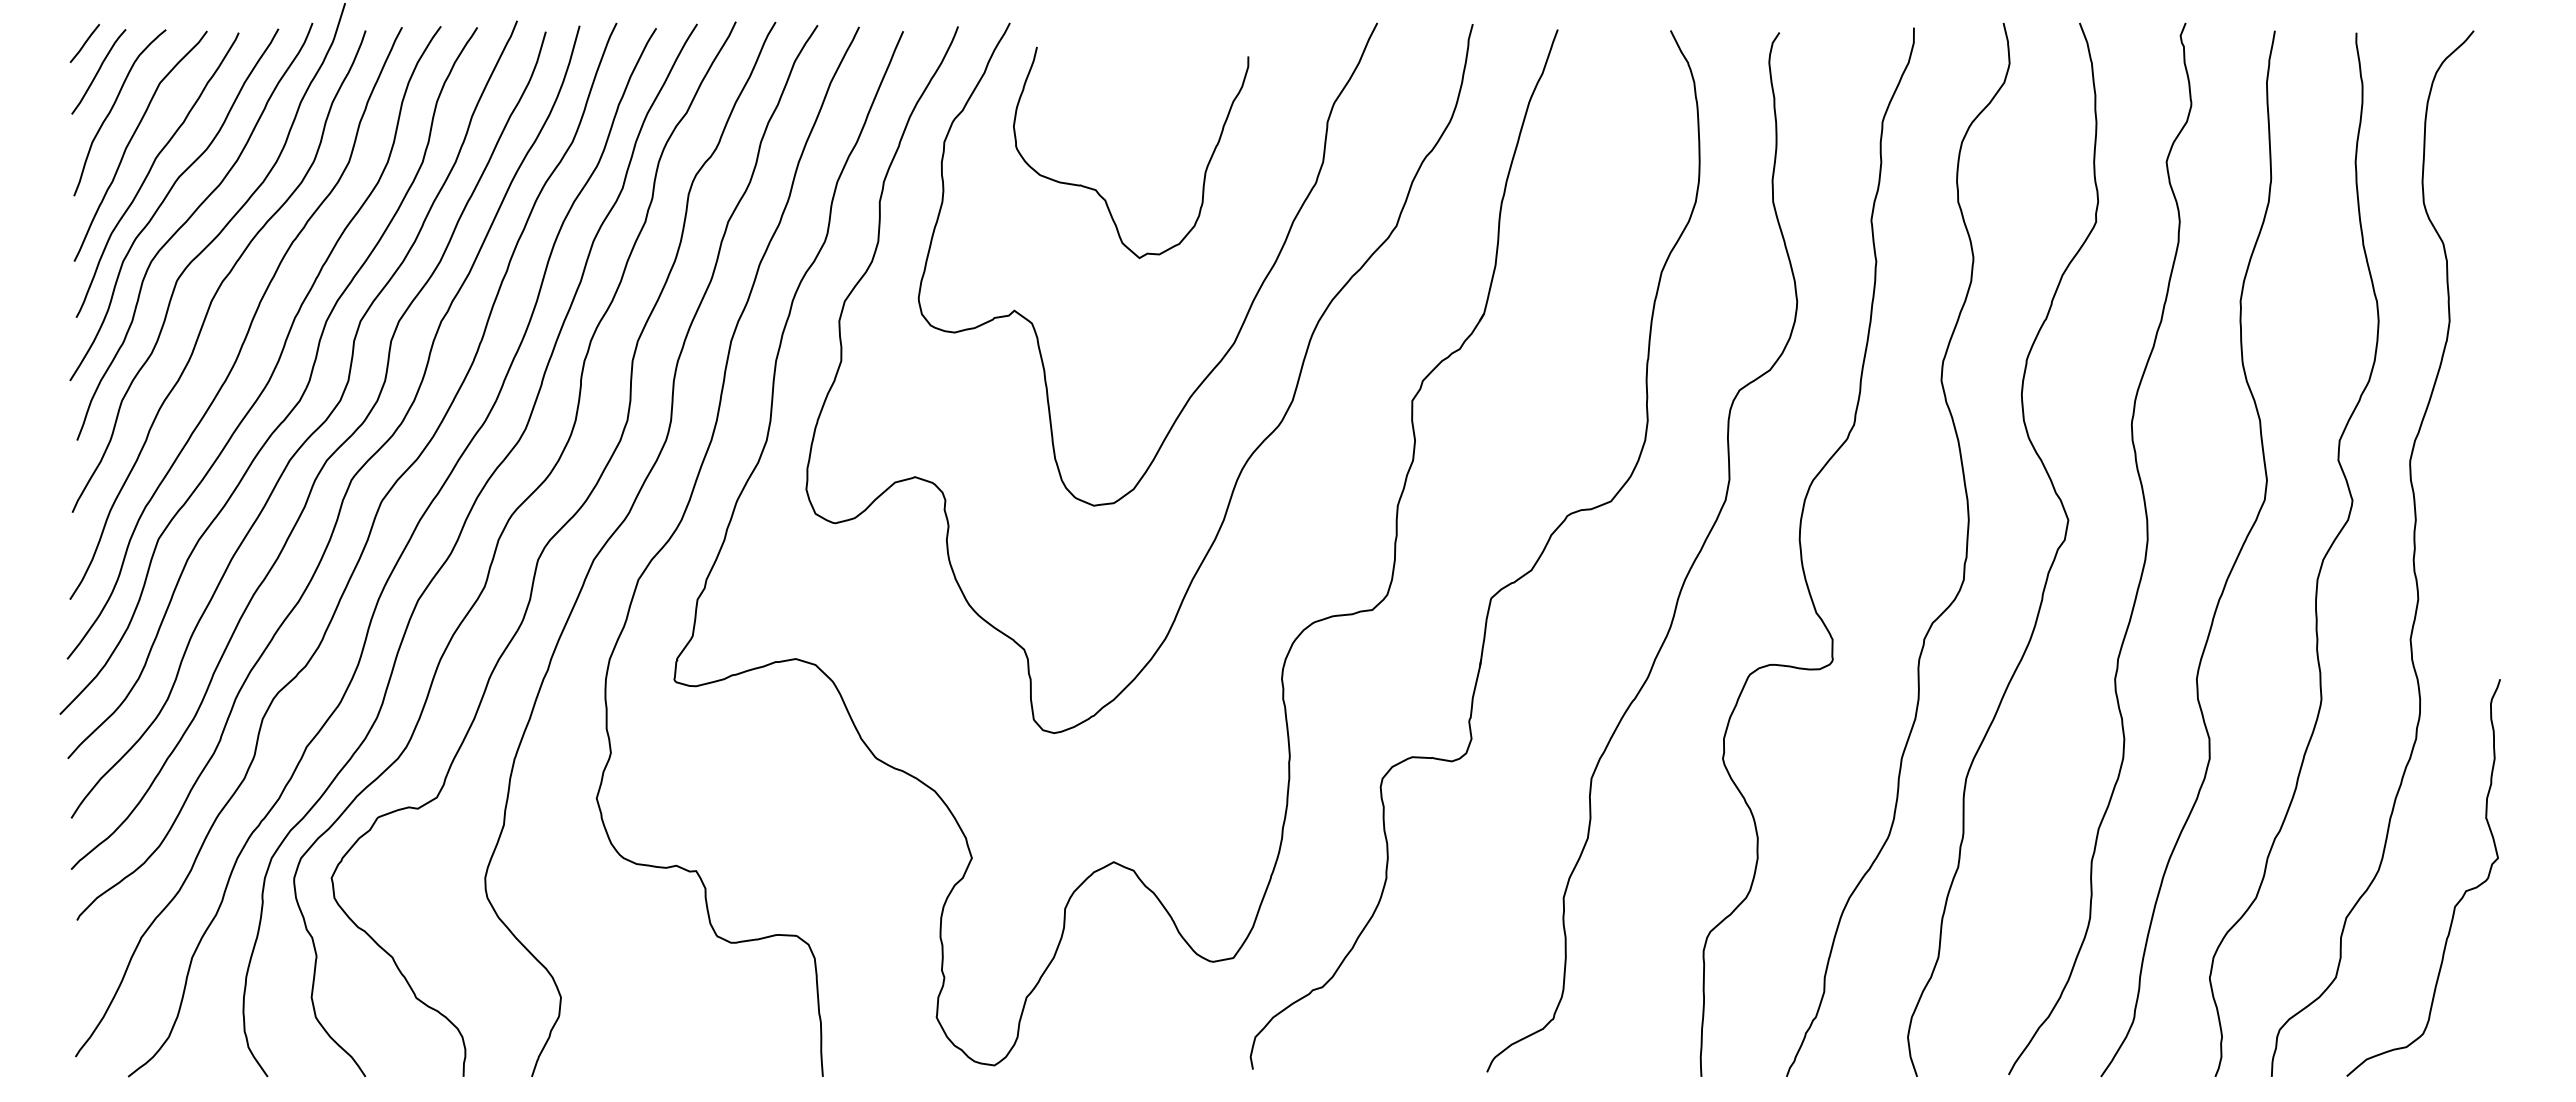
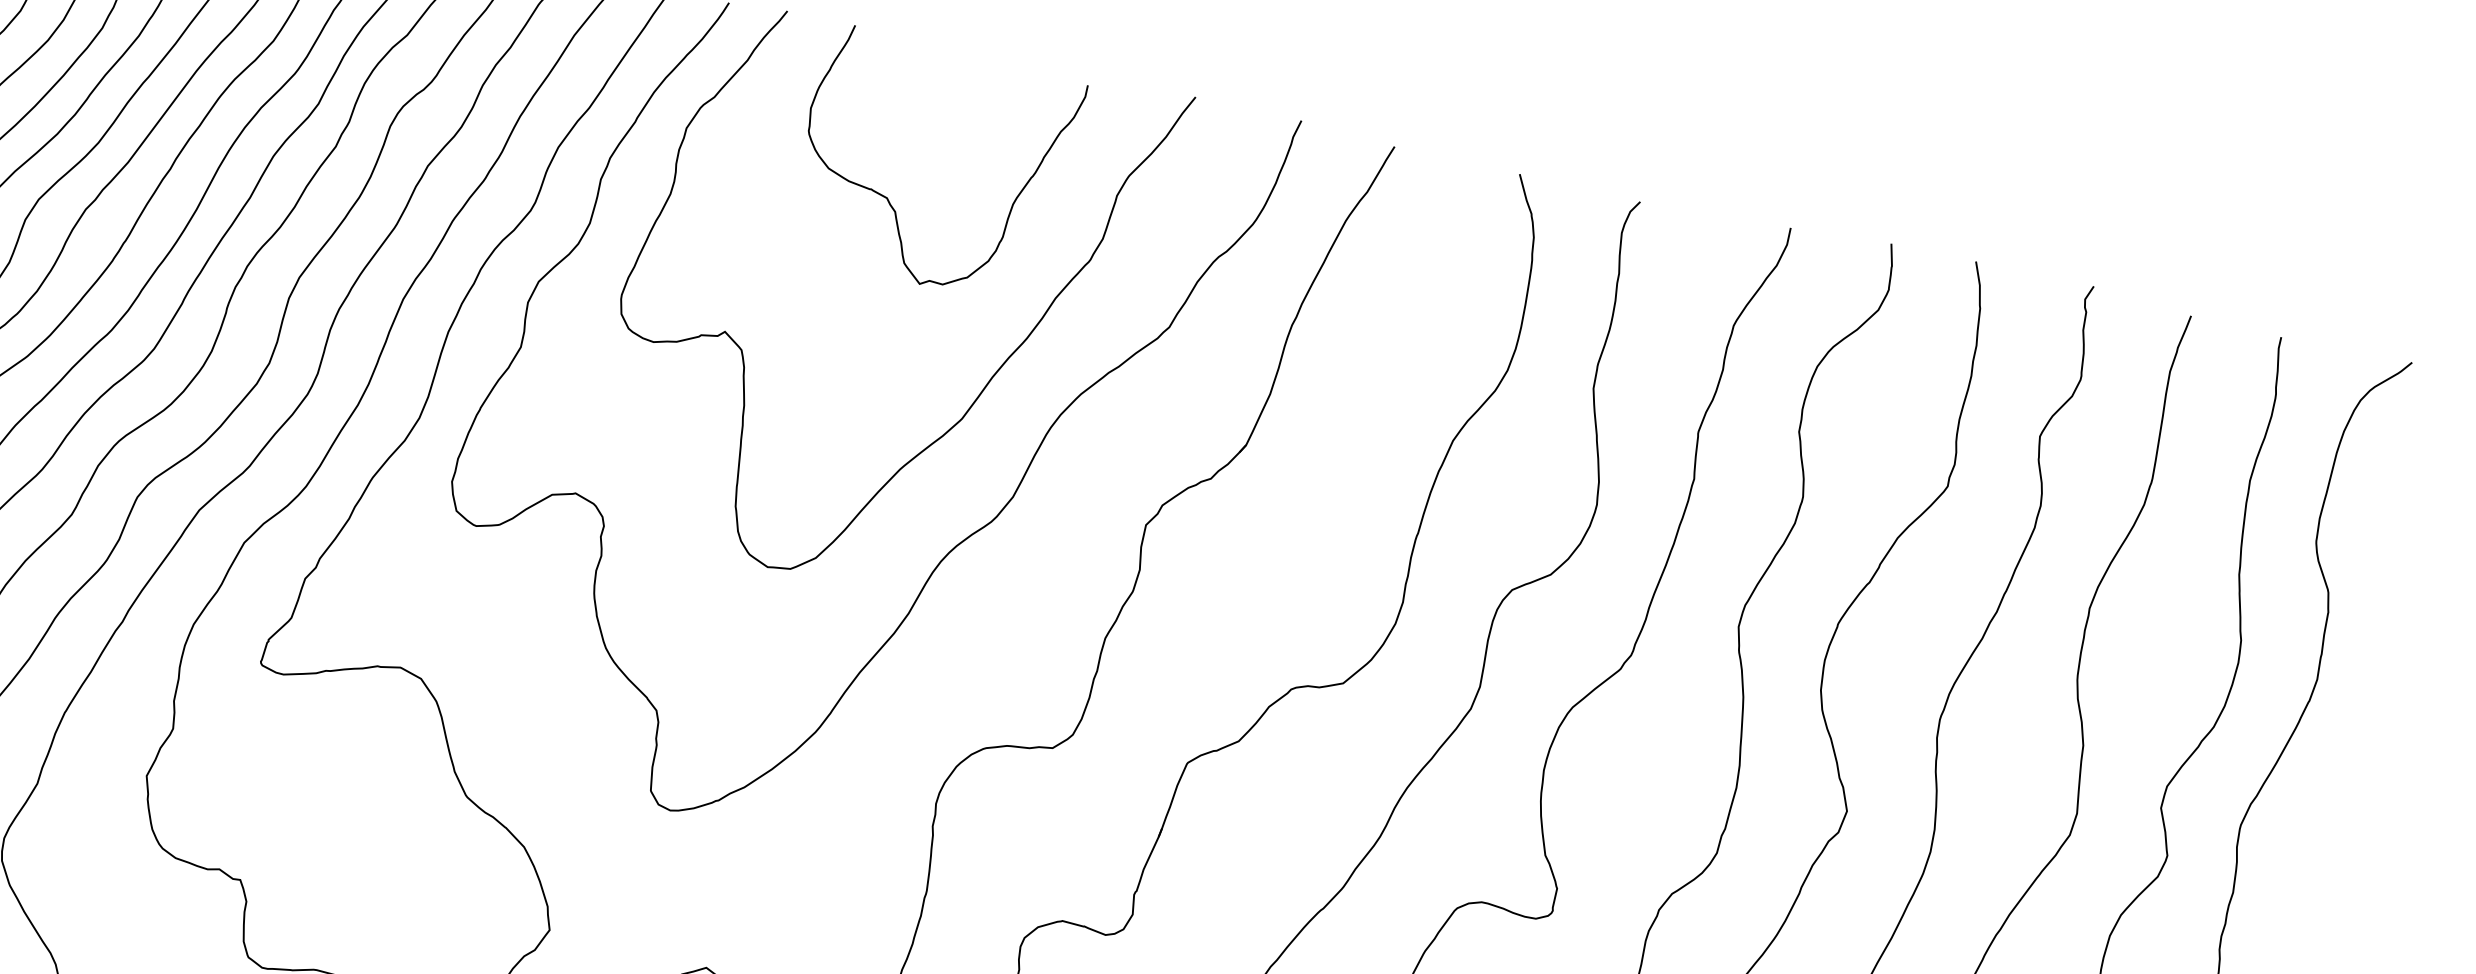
curve: (1096, 189) -> (888, 197), moved

